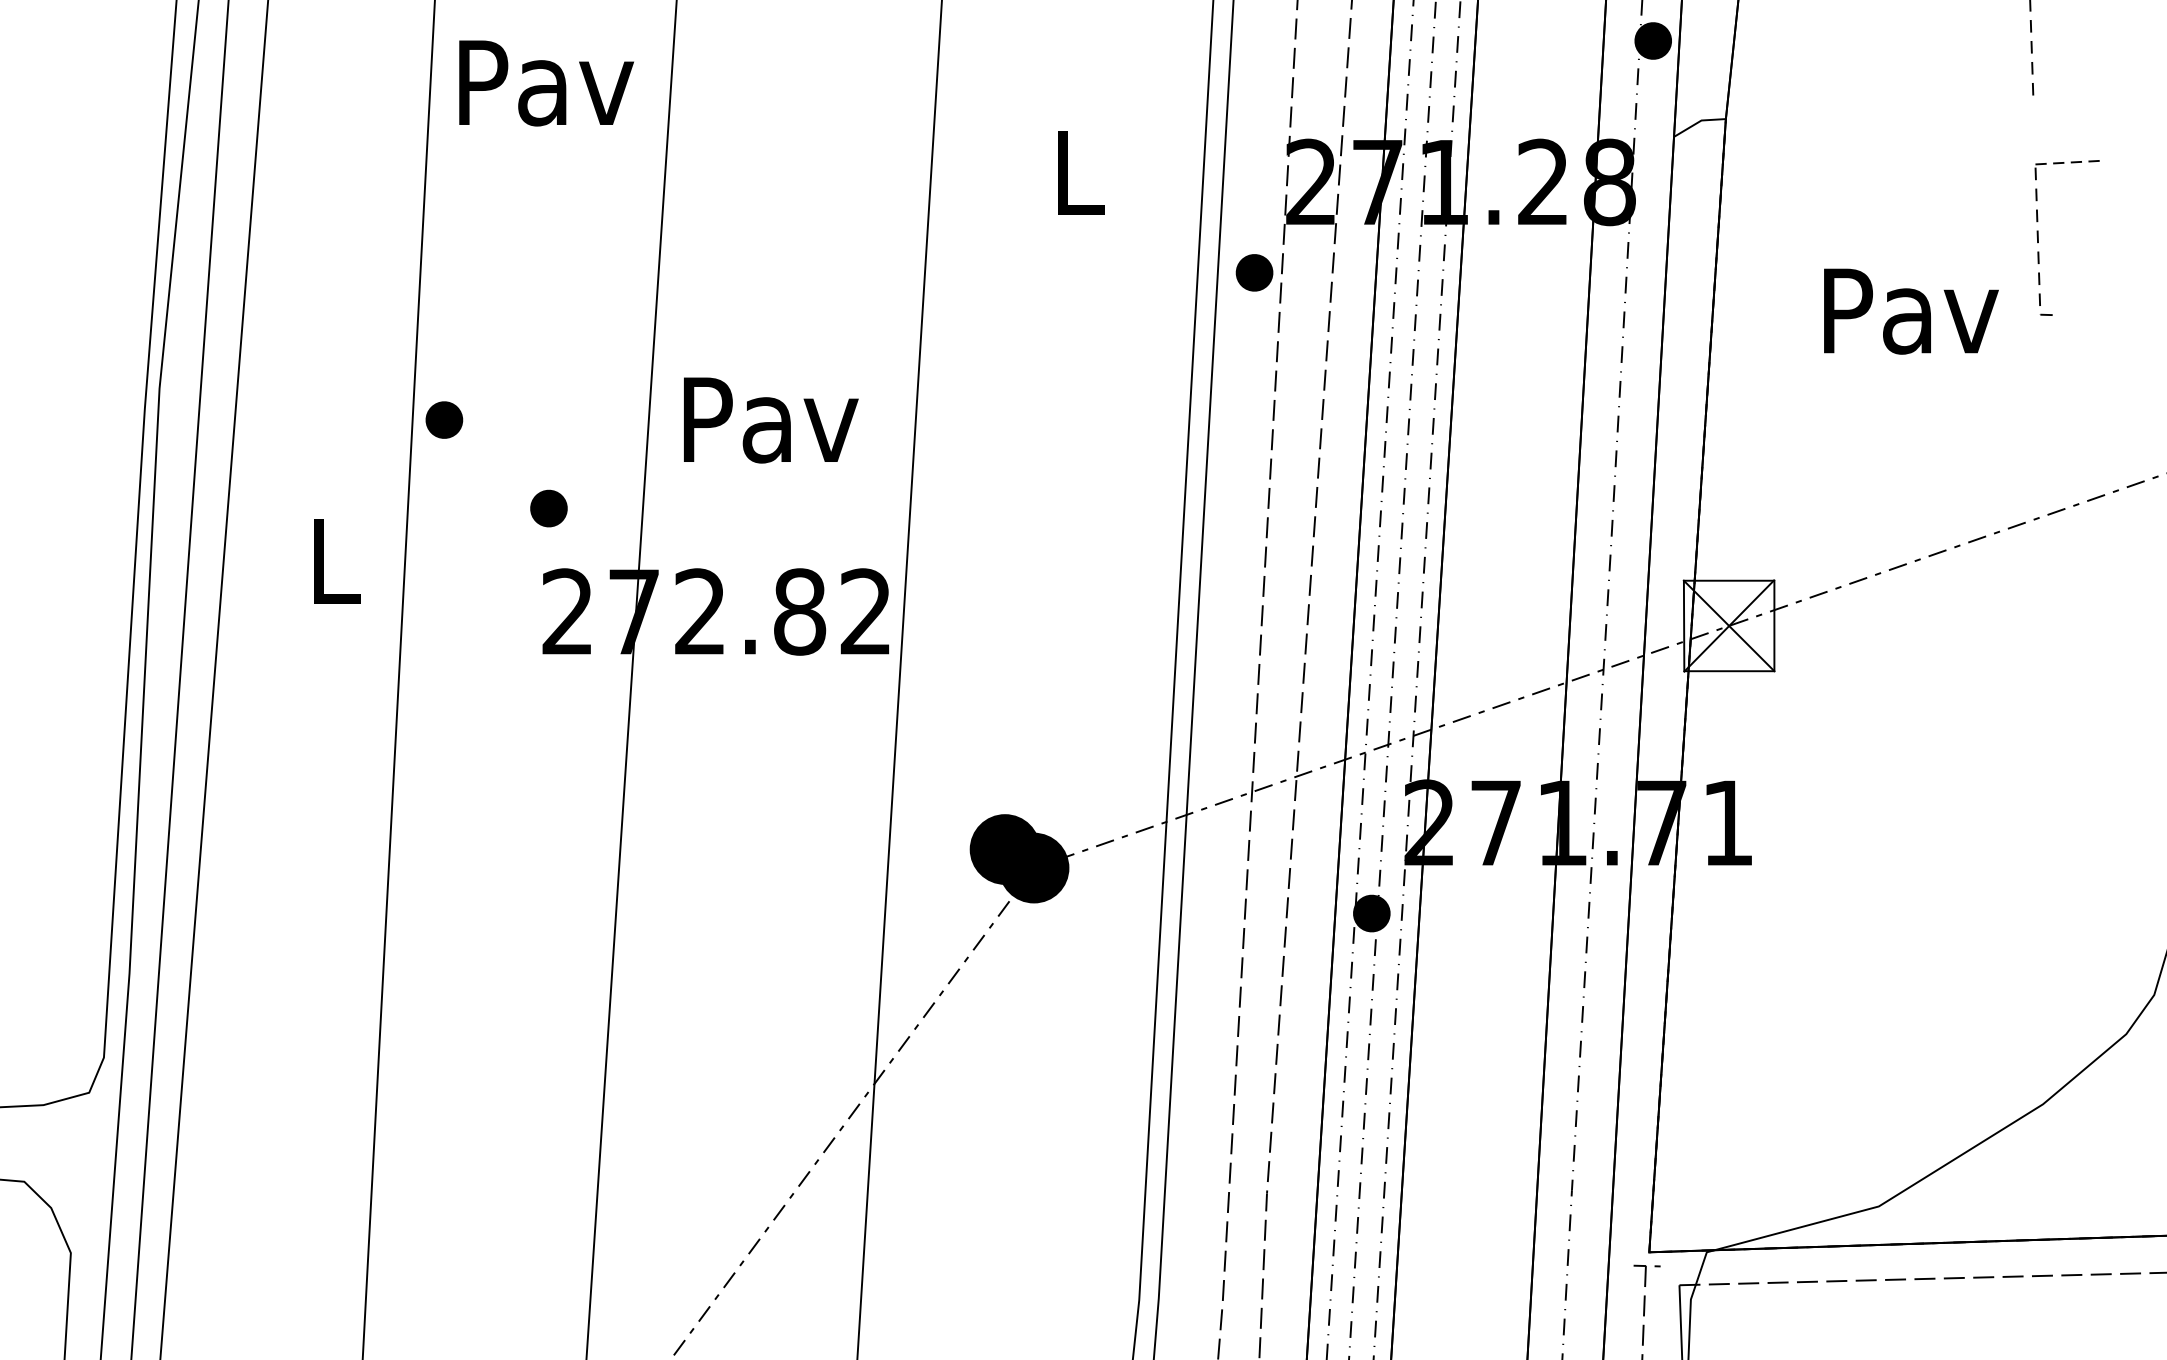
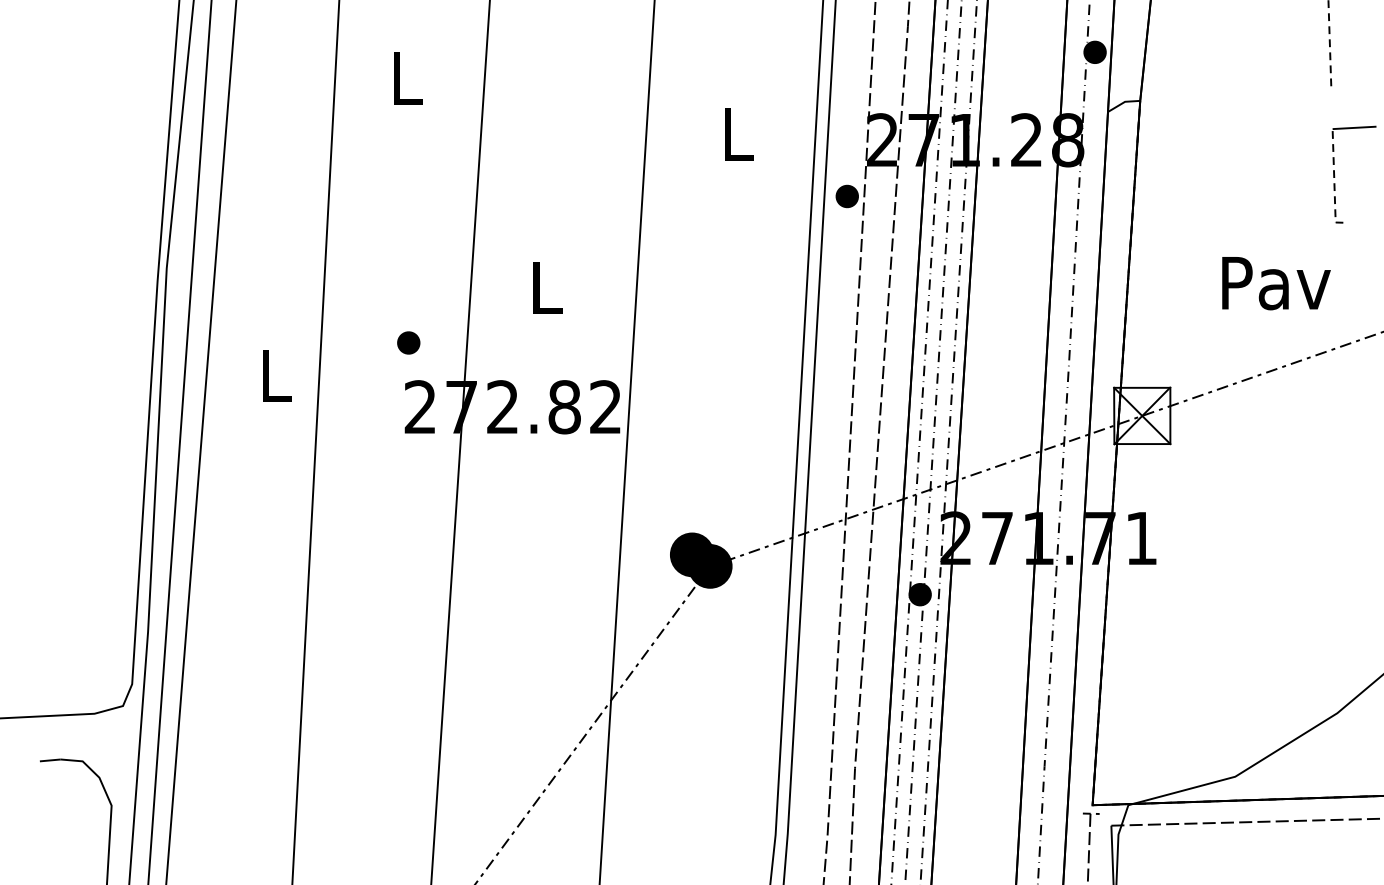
text: (546, 83) -> (407, 78), Pav -> L
line: (2070, 161) -> (1354, 127), dashed -> solid
text: (1911, 311) -> (1276, 283), moved
part: (443, 419) -> (343, 287), removed
text: (770, 419) -> (546, 287), Pav -> L

